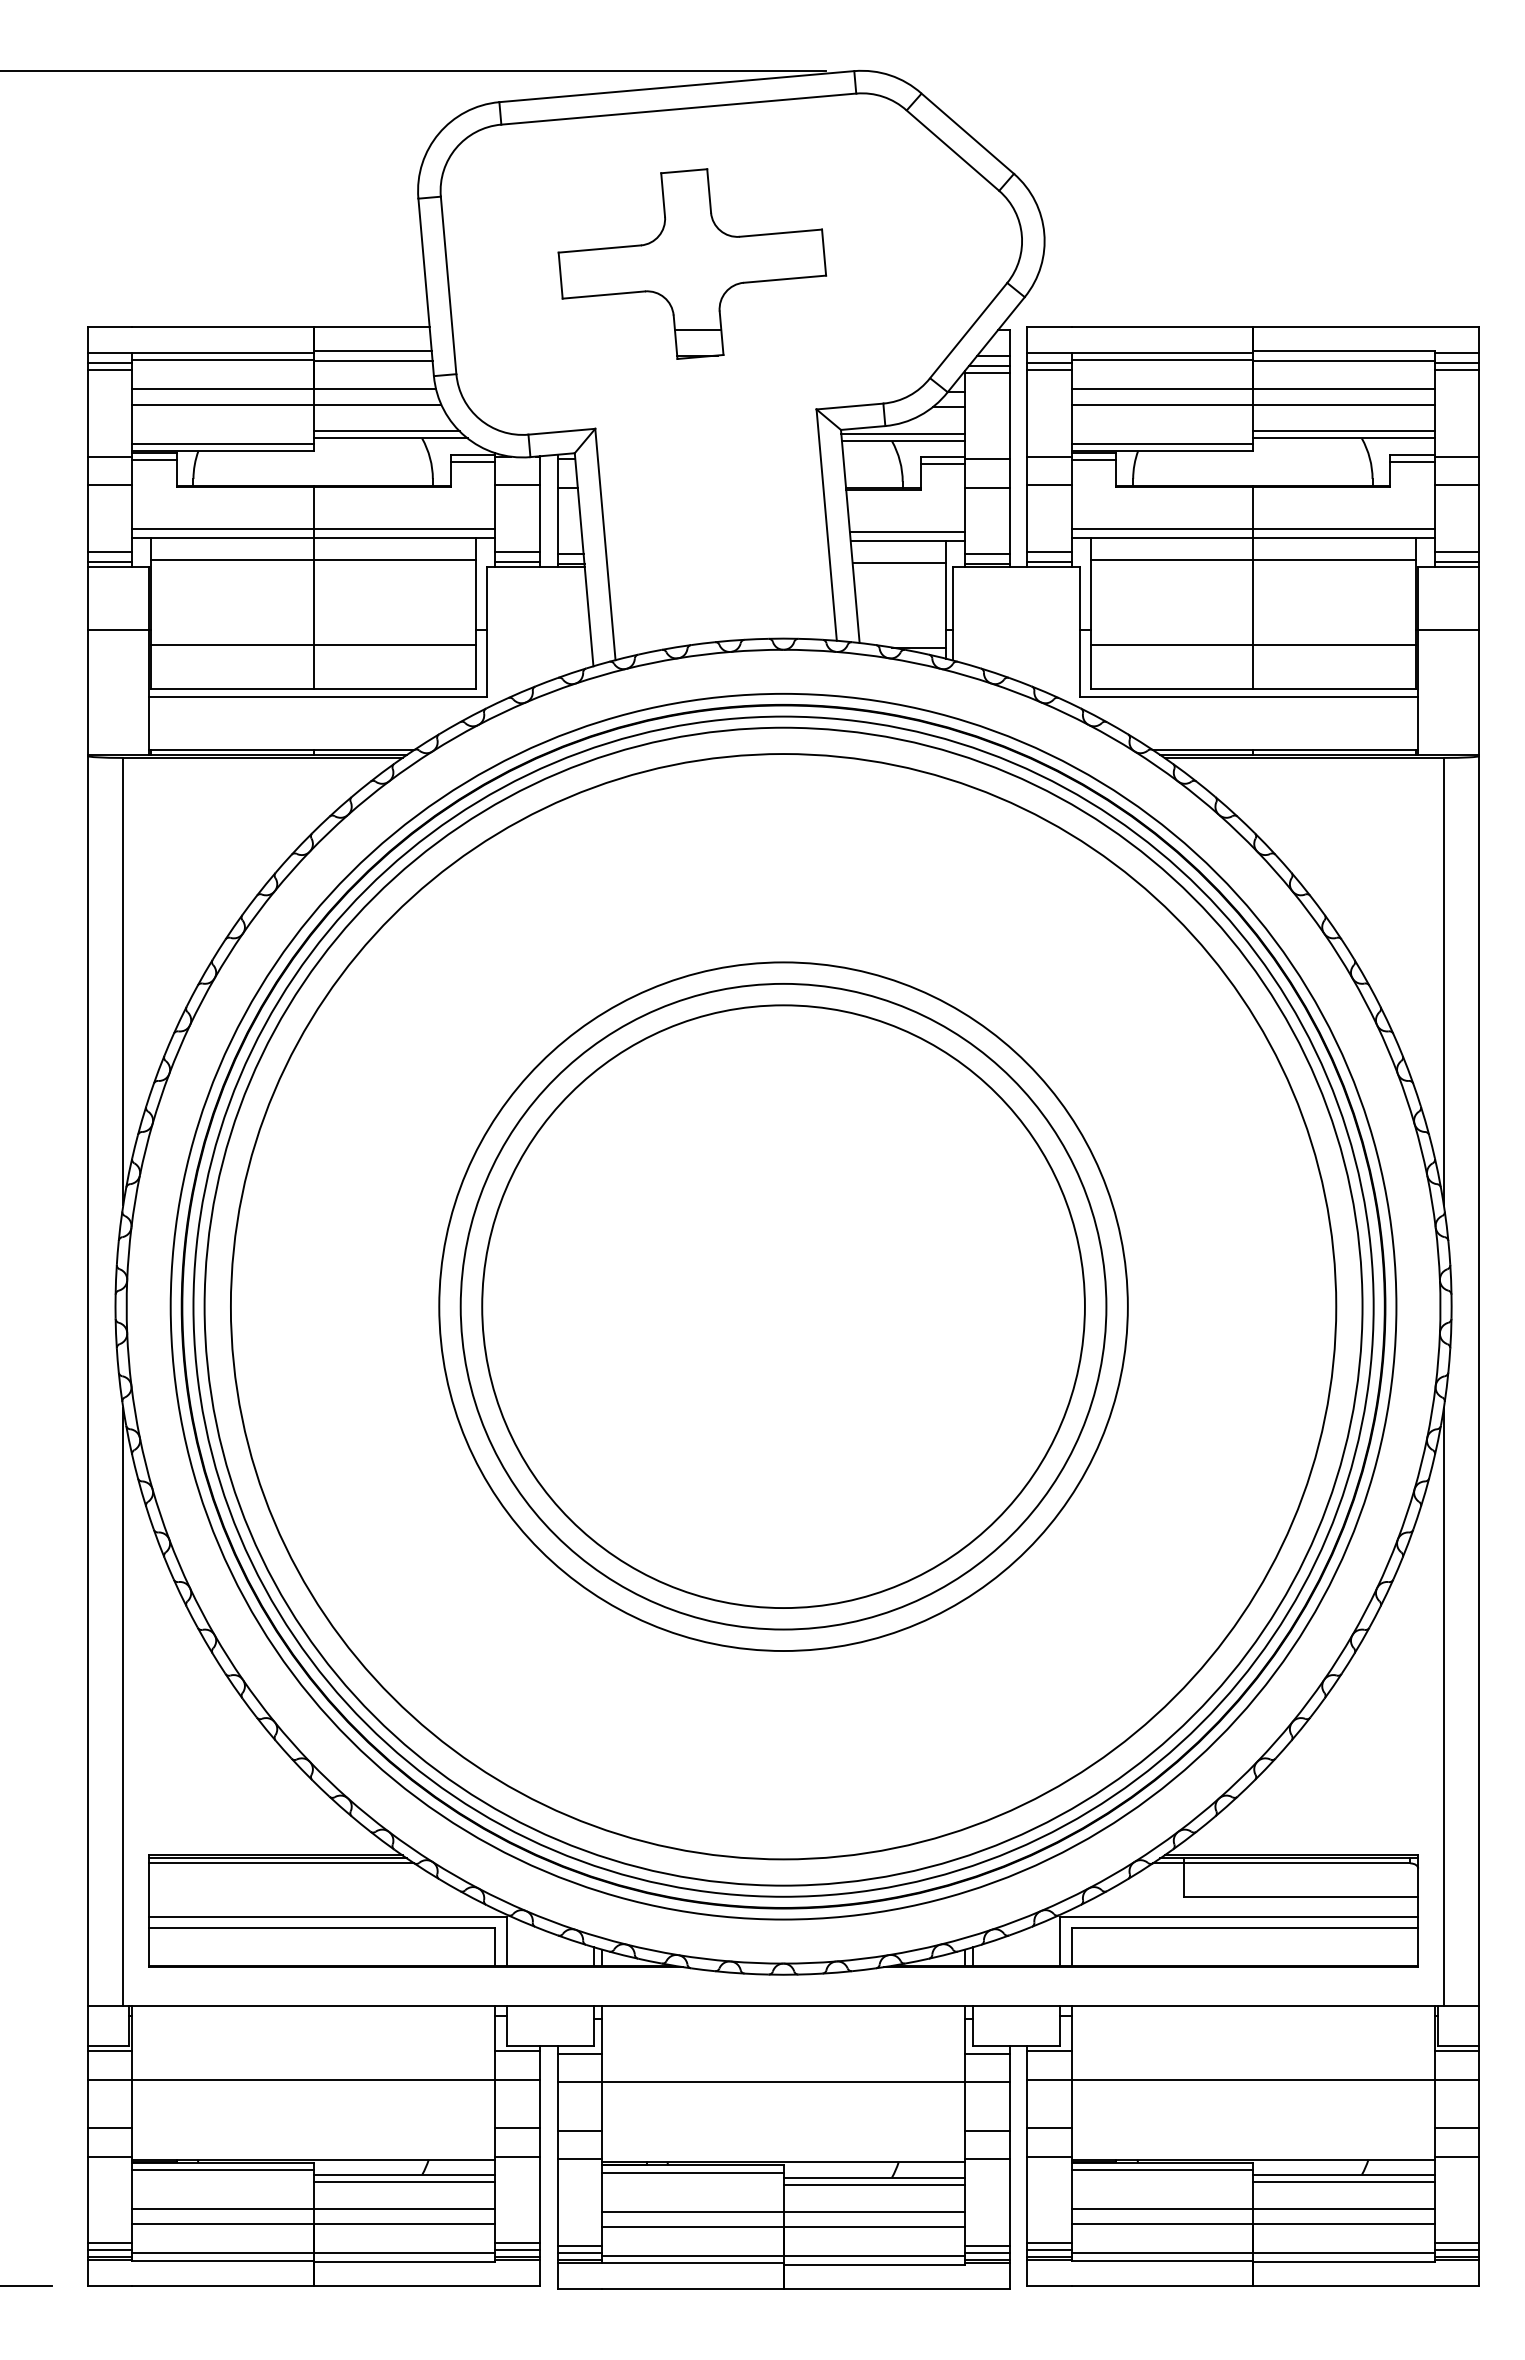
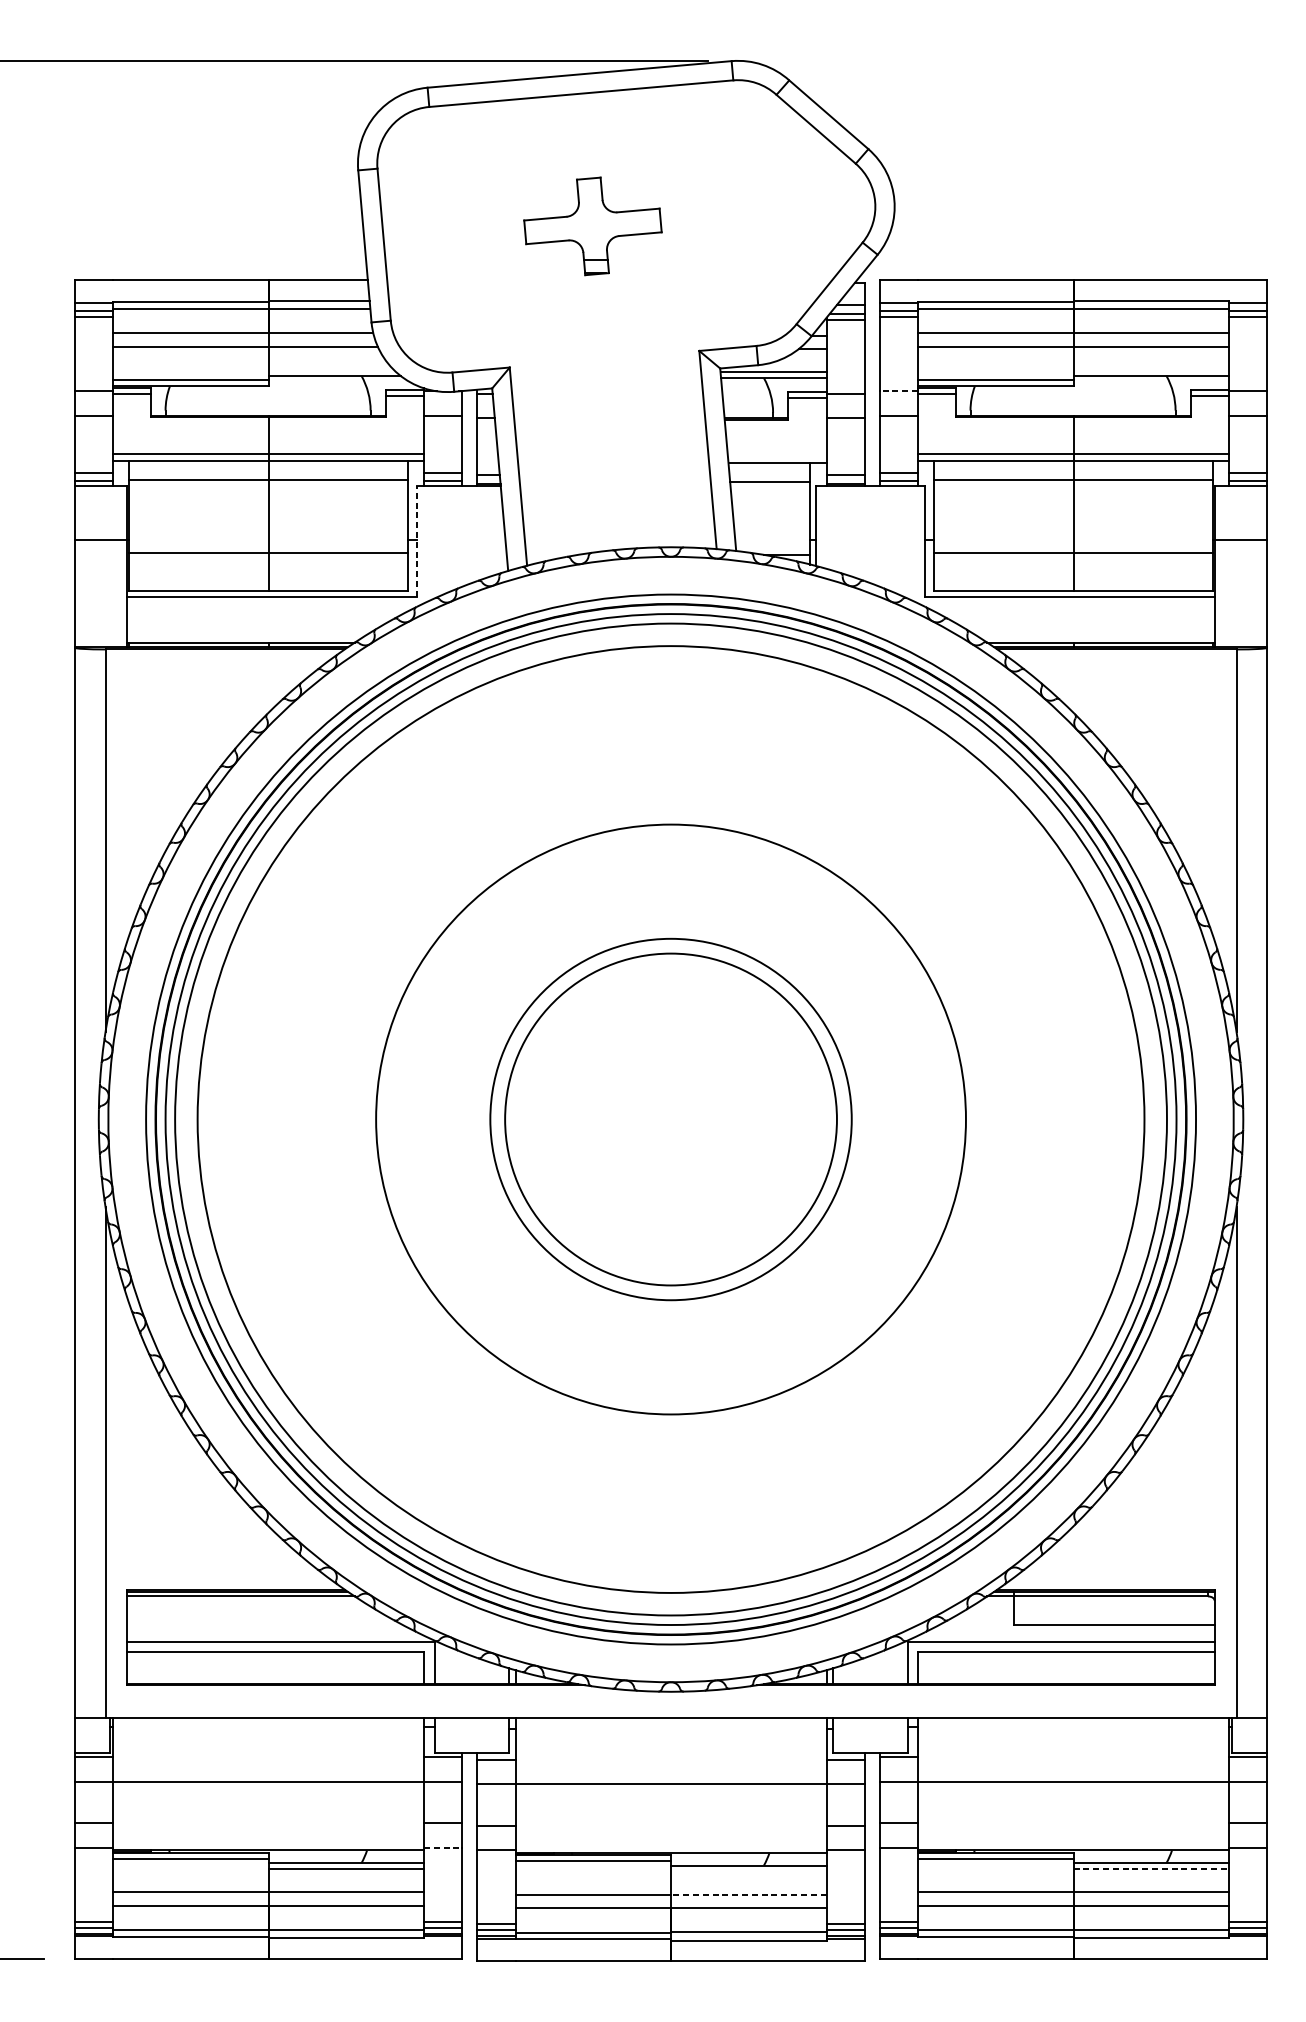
part: (692, 263) -> (593, 225), size x0.6
line: (386, 431) -> (330, 369), removed
line: (1343, 431) -> (1150, 369), removed
line: (1049, 456) -> (898, 391), solid -> dashed
line: (907, 531) -> (777, 455), removed
line: (487, 632) -> (417, 542), solid -> dashed
circle: (783, 1306) -> (670, 1119), size x0.6
circle: (783, 1306) -> (670, 1119), size x0.7
line: (517, 2156) -> (443, 1847), solid -> dashed
line: (1344, 2182) -> (1151, 1869), solid -> dashed
line: (874, 2184) -> (748, 1871), removed
line: (874, 2211) -> (748, 1894), solid -> dashed

